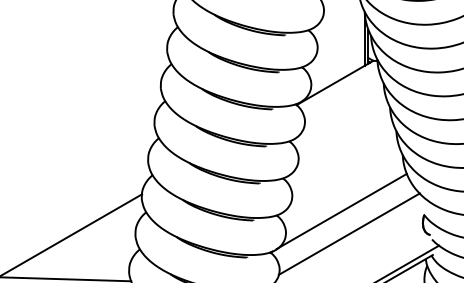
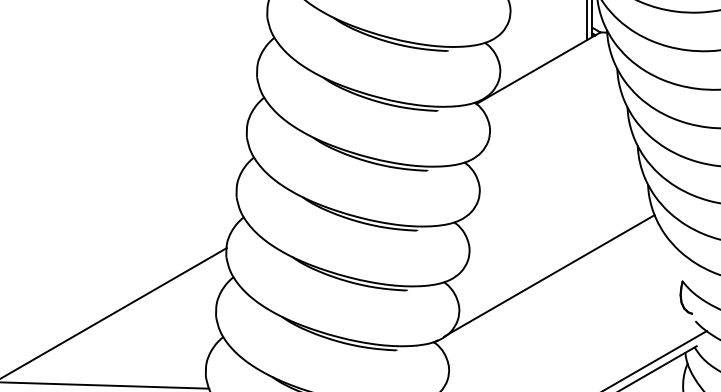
line: (348, 233) -> (560, 311), removed

